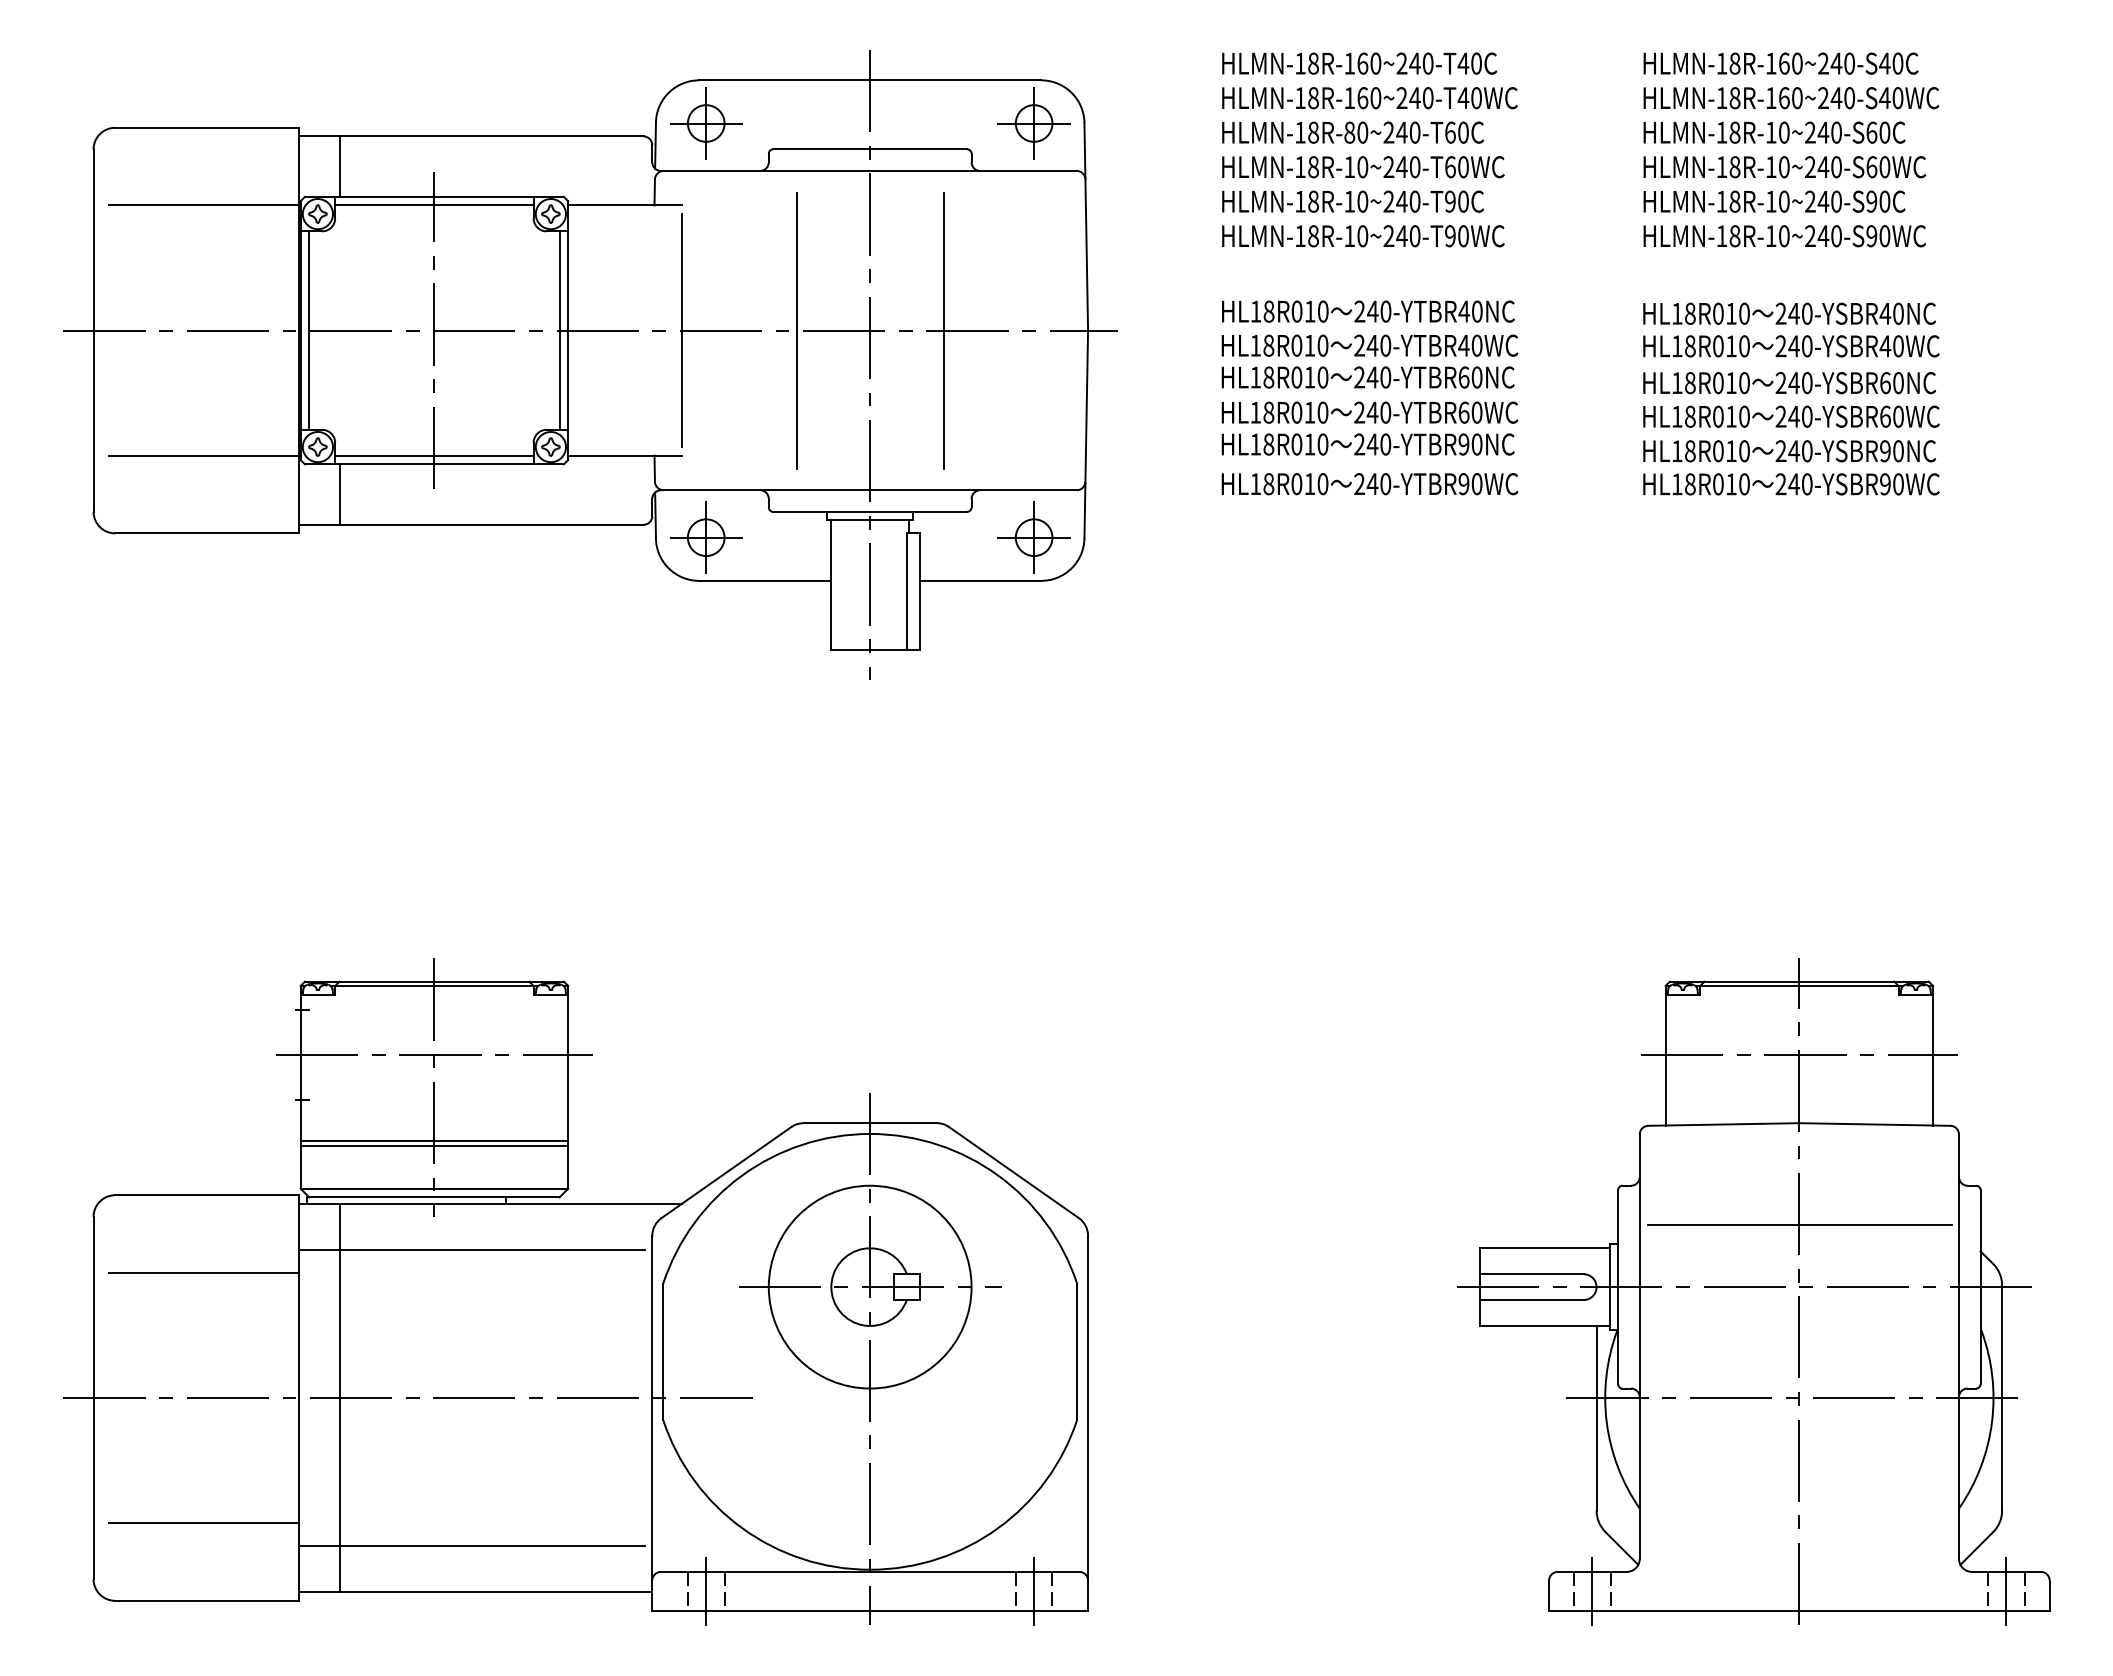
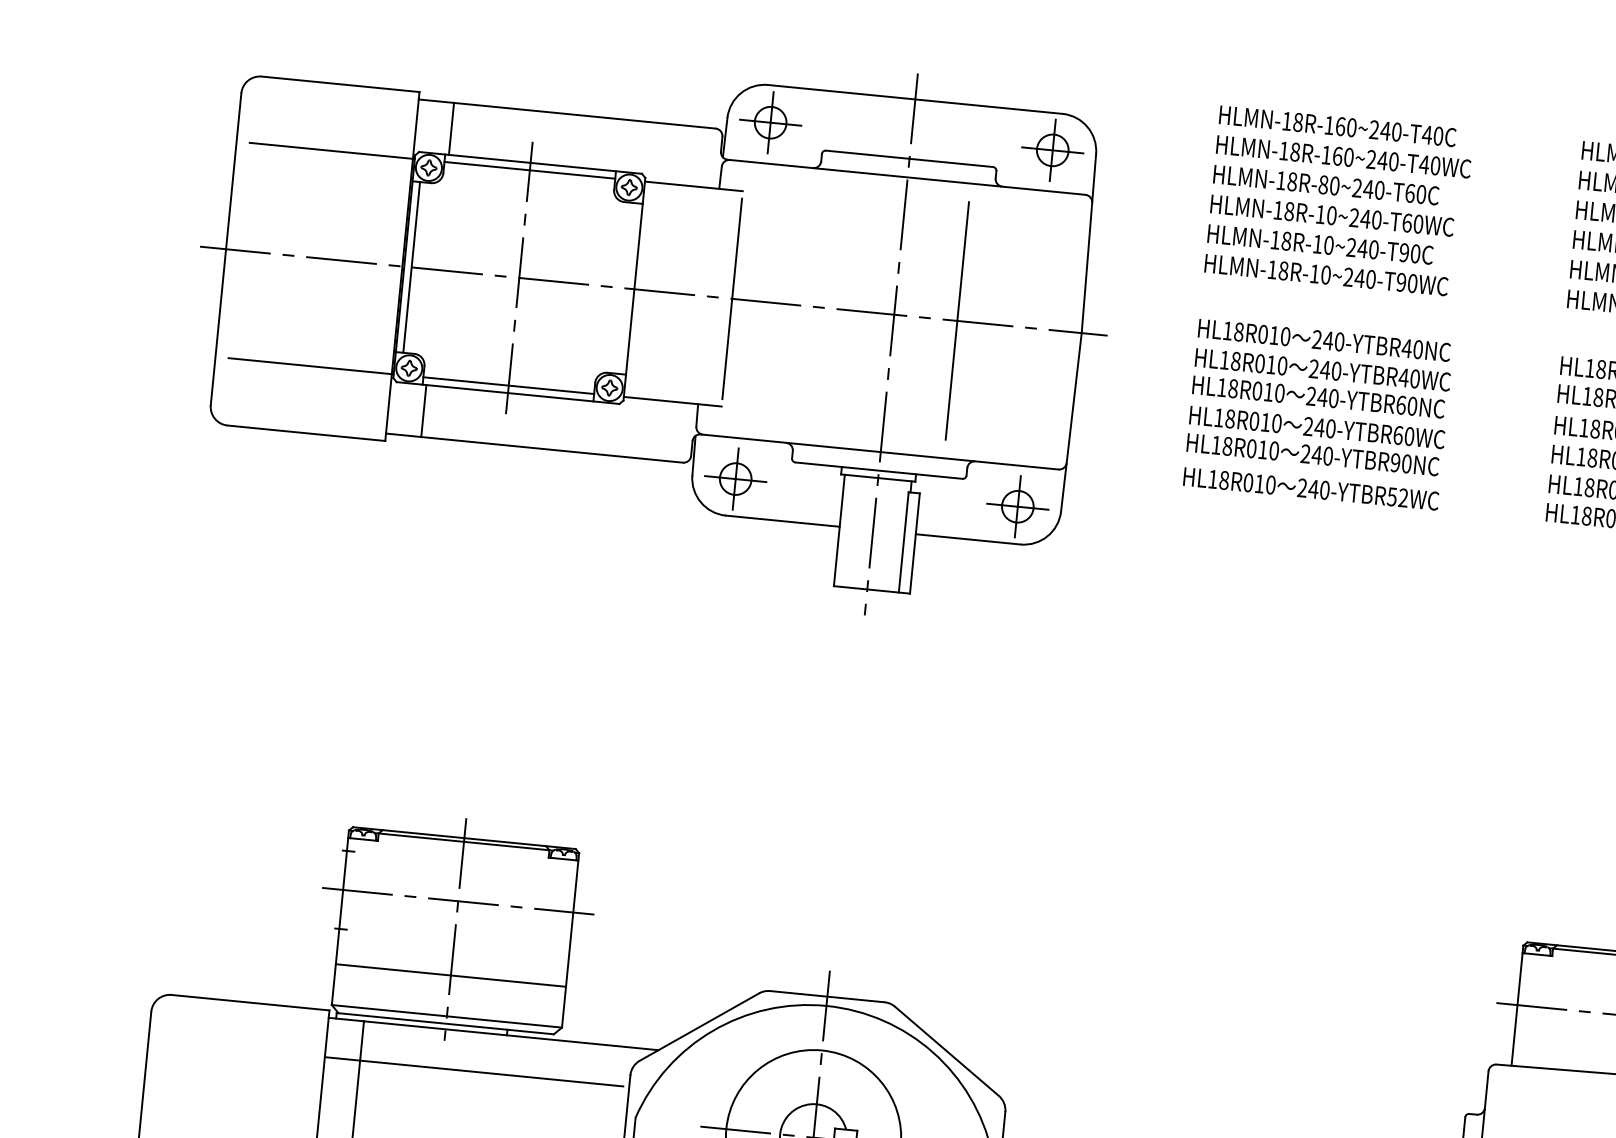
line: (559, 330) -> (626, 288), removed
line: (796, 330) -> (830, 308), removed
text: (1470, 484) -> (1397, 497), 240-YTBR90WC -> 240-YTBR52WC
line: (434, 1145) -> (450, 979), removed
line: (203, 1272) -> (241, 1068), removed

